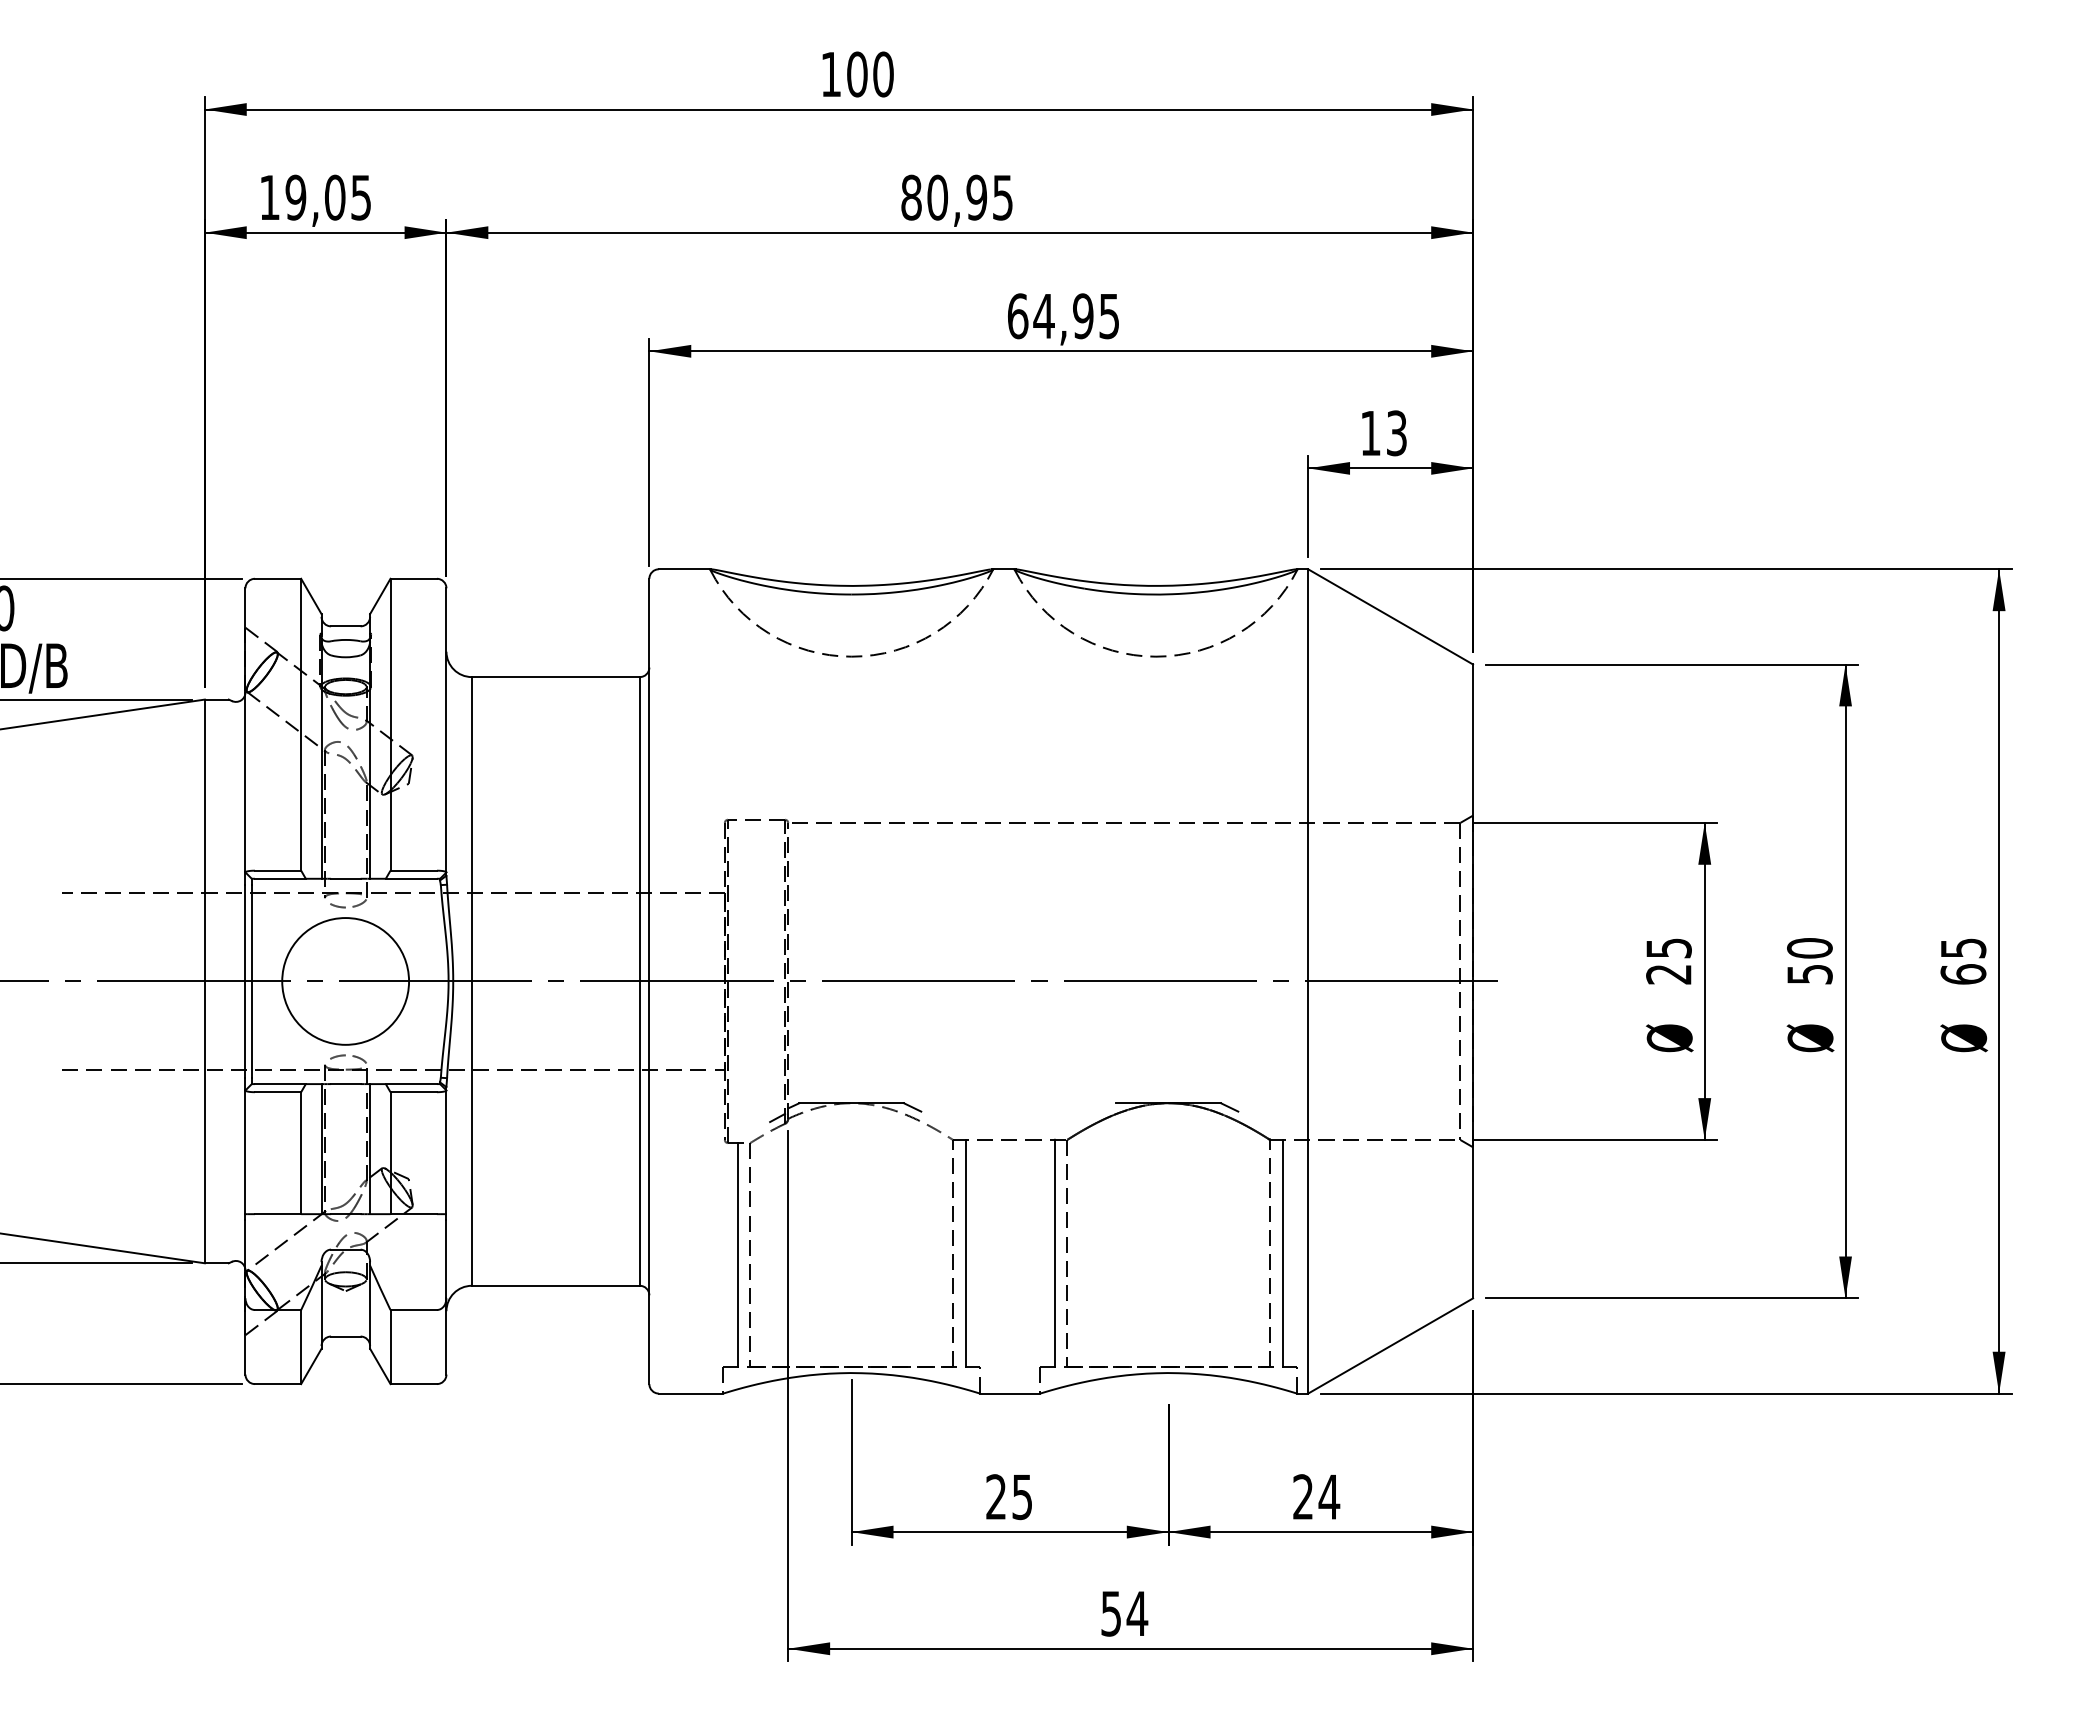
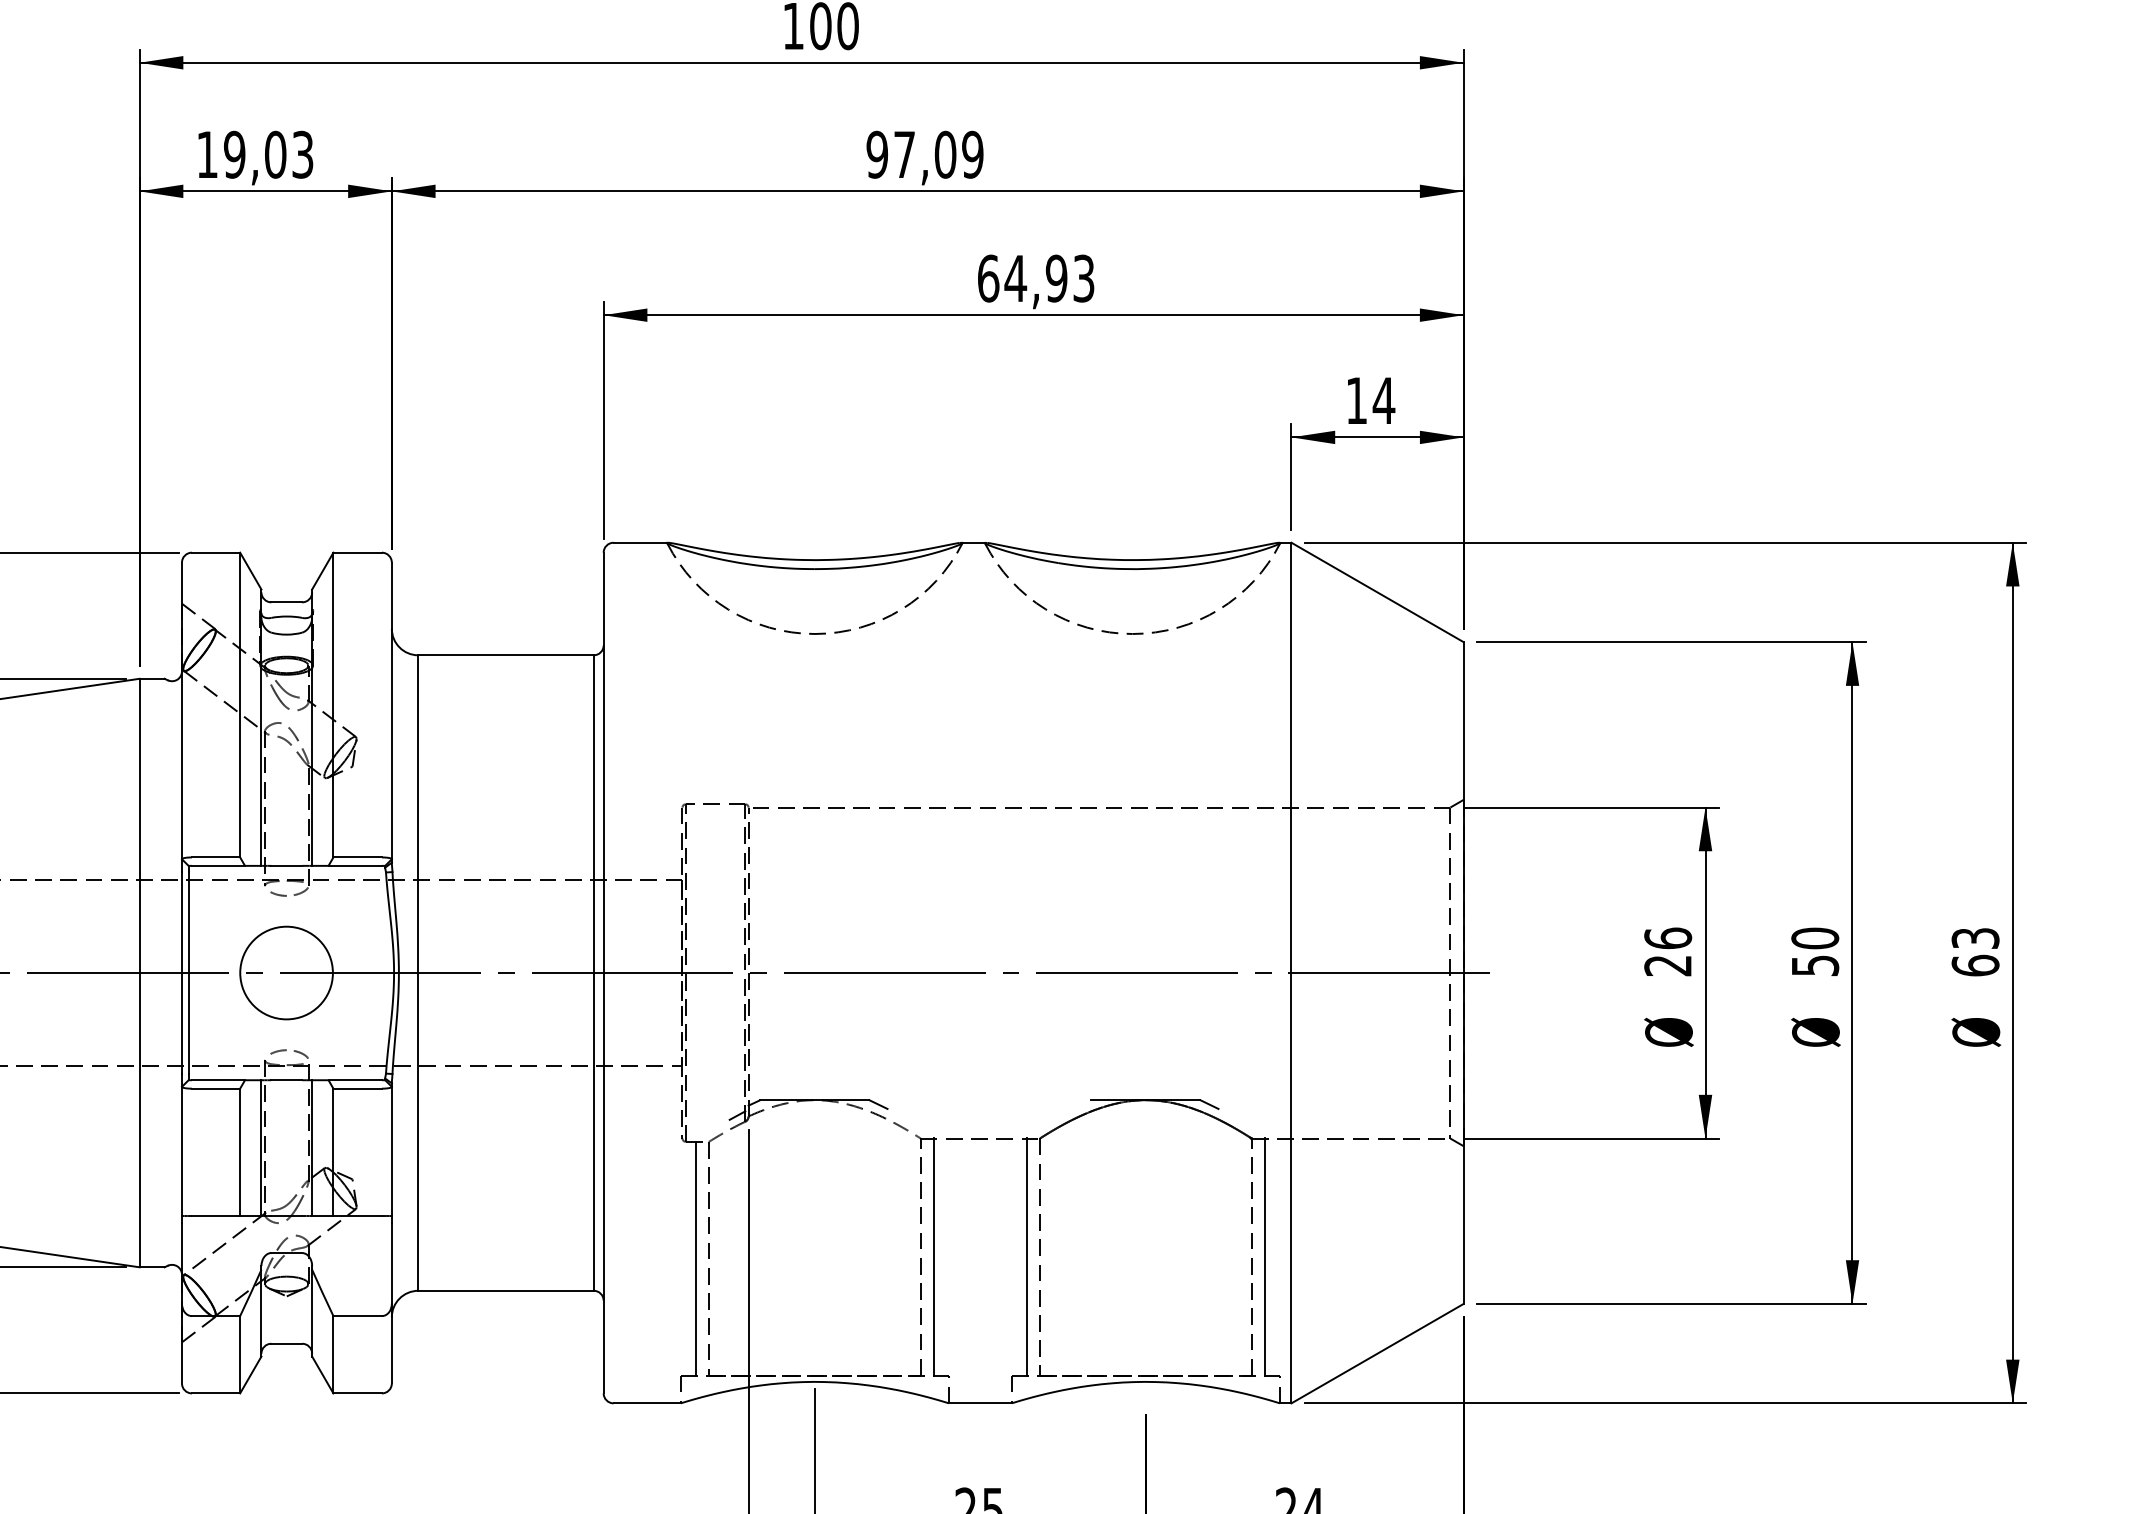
text: (361, 196) -> (303, 153), 19,05 -> 19,03
text: (957, 197) -> (925, 154), 80,95 -> 97,09
text: (1109, 315) -> (1084, 277), 64,95 -> 64,93
text: (1396, 433) -> (1383, 400), 13 -> 14
text: (1668, 947) -> (1667, 937), 25 -> 26
text: (1962, 947) -> (1974, 937), 65 -> 63
circle: (345, 981) -> (286, 973), size x0.7

